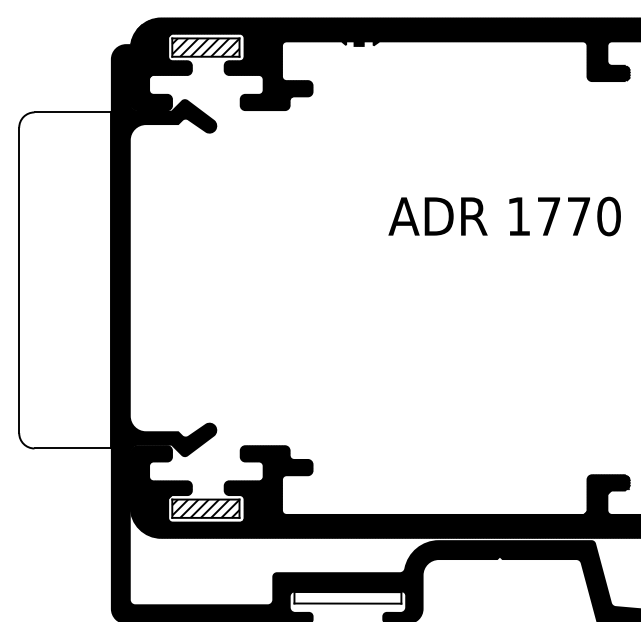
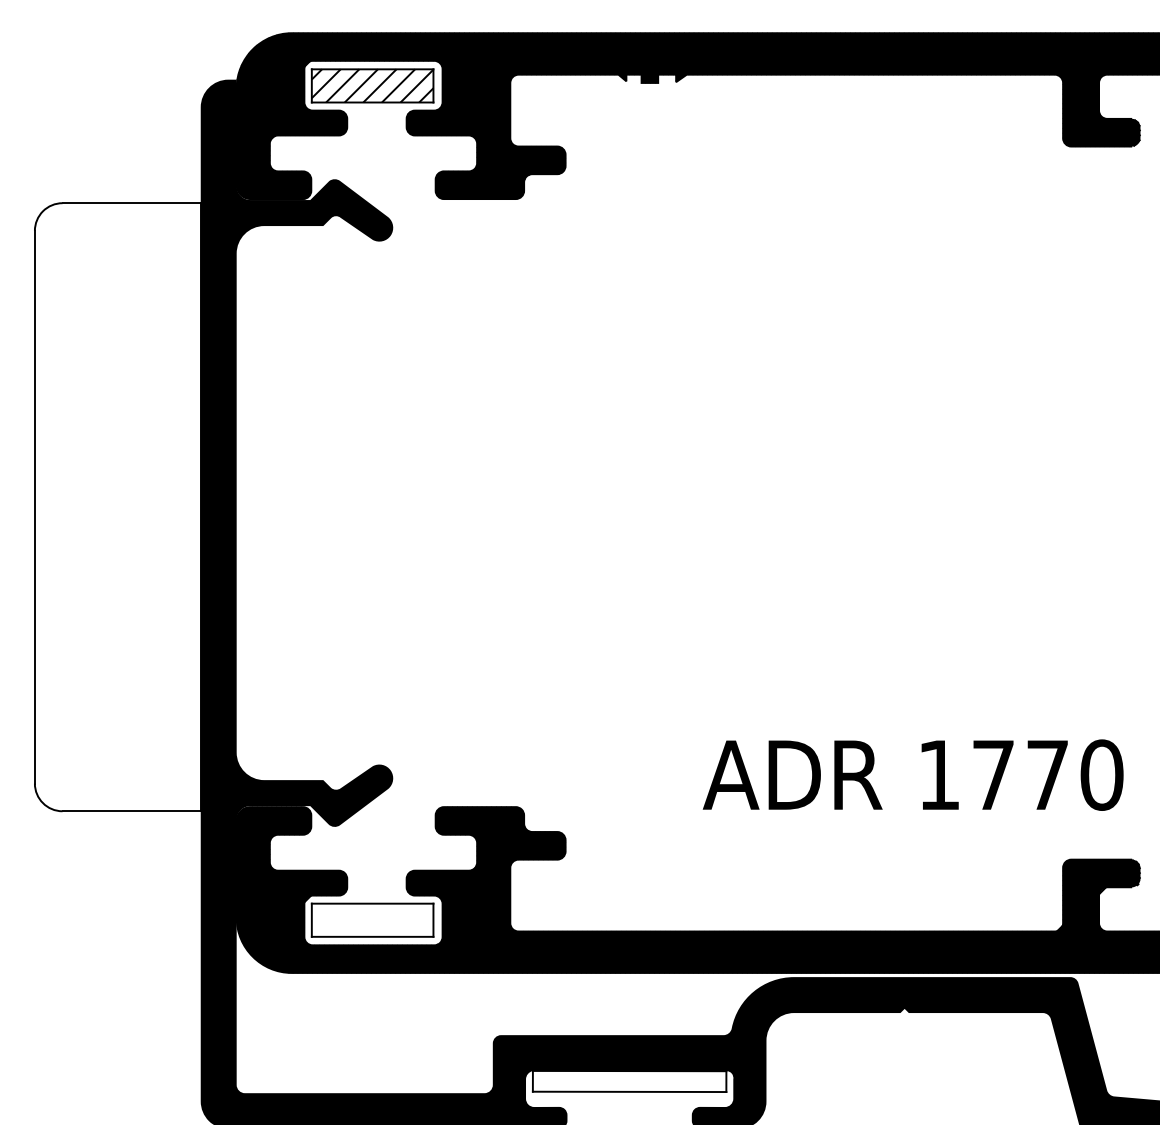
text: (504, 216) -> (912, 775), moved
hatch: (205, 508) -> (371, 919), removed

